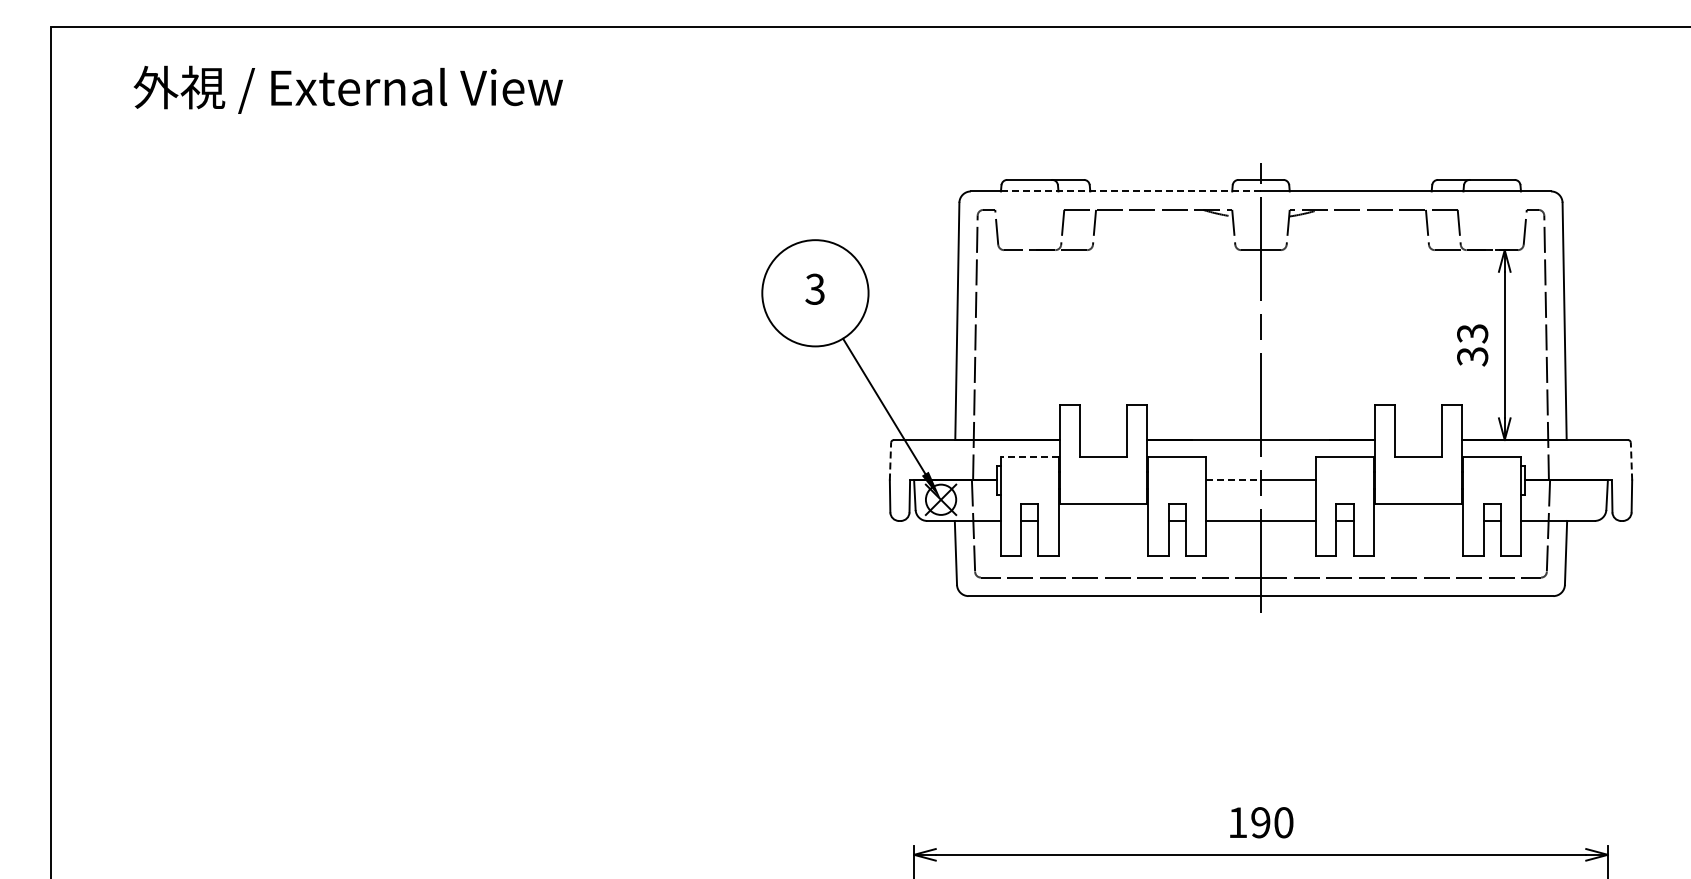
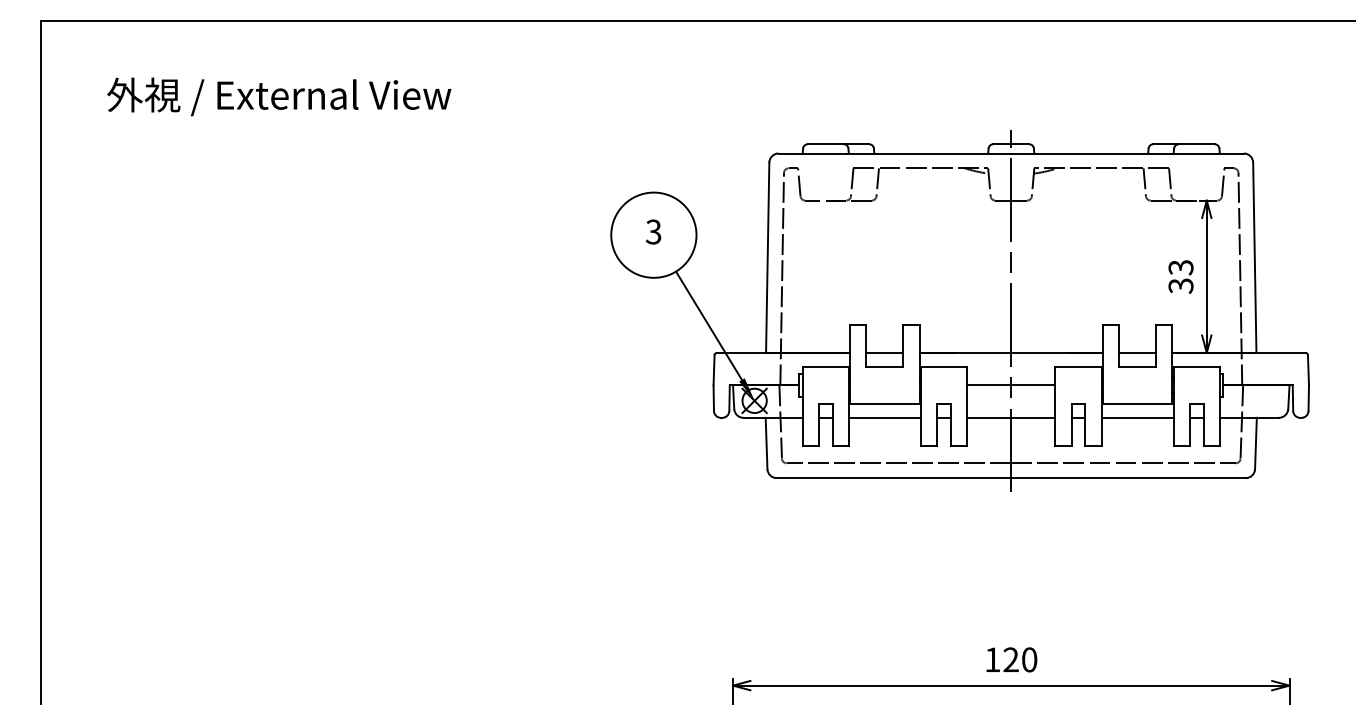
text: (347, 89) -> (278, 96), moved
line: (1131, 191) -> (907, 153), dashed -> solid
line: (1103, 440) -> (884, 353), added
line: (1418, 440) -> (1137, 353), added
line: (1029, 457) -> (825, 366), dashed -> solid
line: (890, 461) -> (714, 370), dashed -> solid
line: (1631, 461) -> (1308, 370), dashed -> solid
line: (1234, 480) -> (990, 385), dashed -> solid
line: (1103, 520) -> (884, 417), added
line: (1418, 520) -> (1137, 417), added
text: (1260, 822) -> (1010, 659), 190 -> 120

